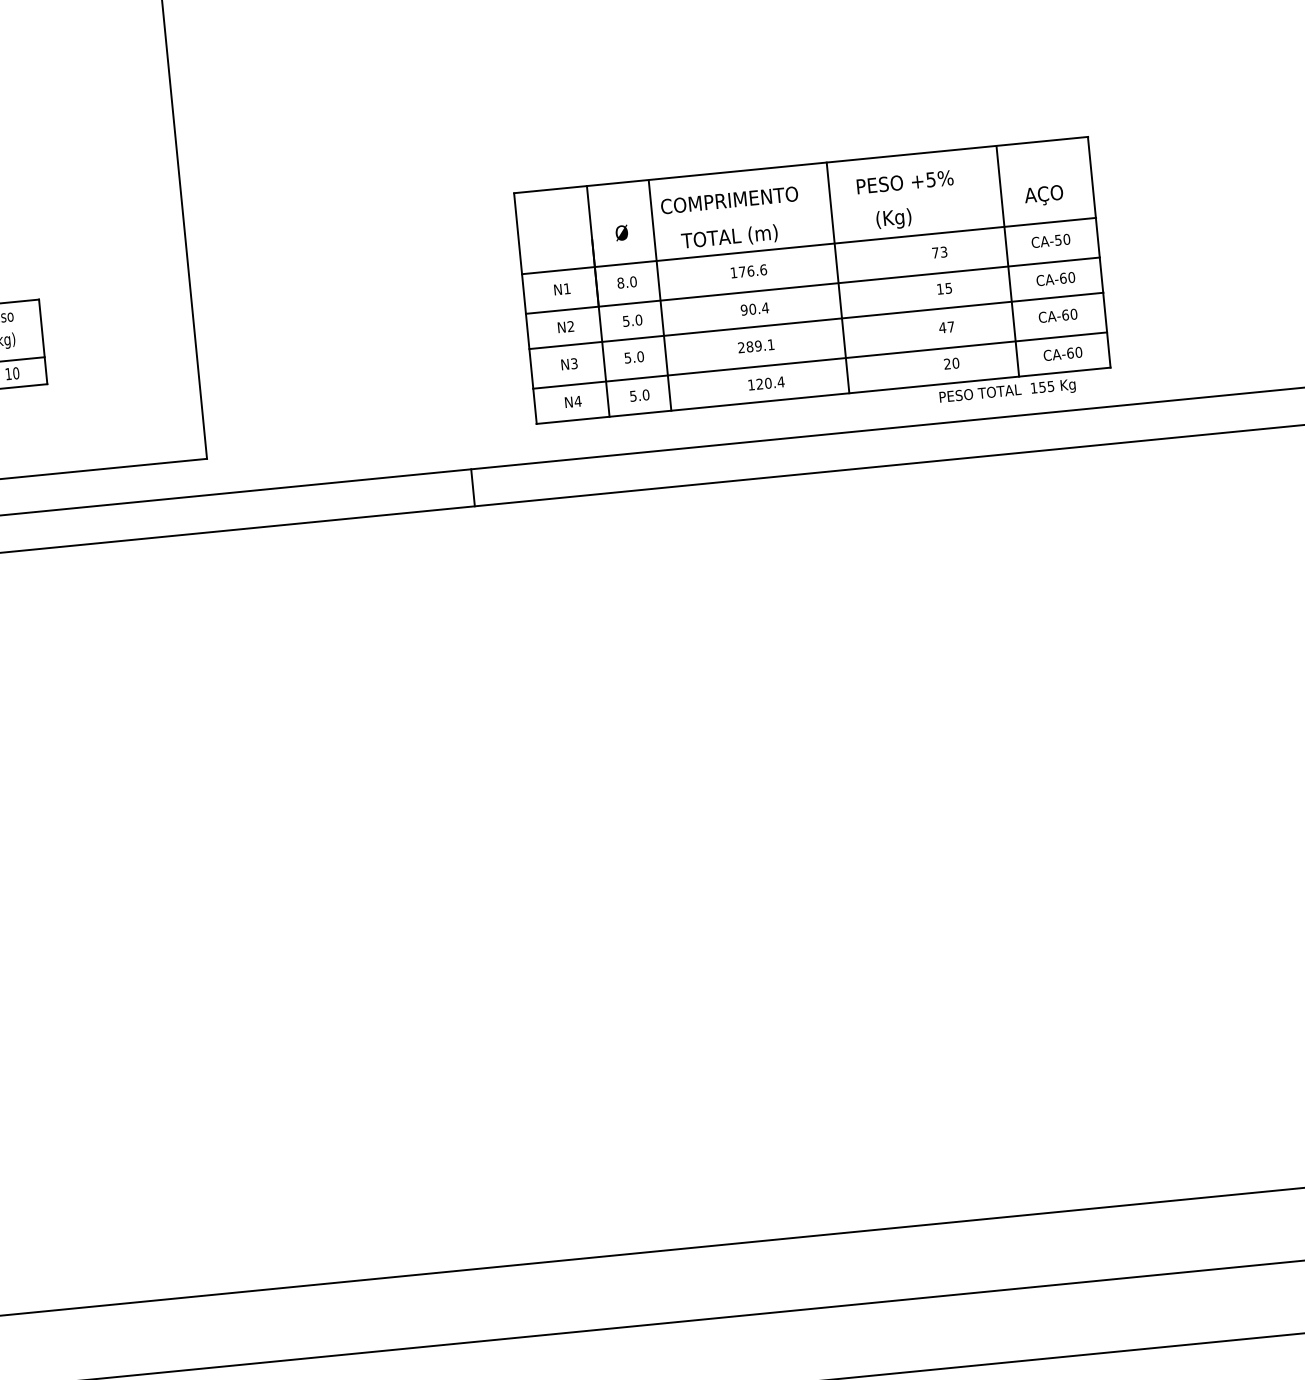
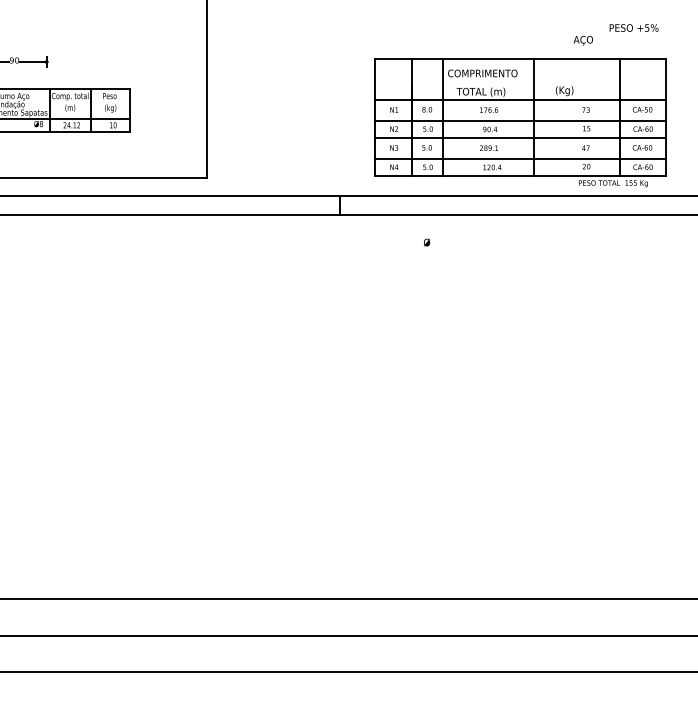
text: (903, 181) -> (633, 27), moved
text: (1042, 195) -> (582, 40), moved
text: (622, 232) -> (427, 242), moved

